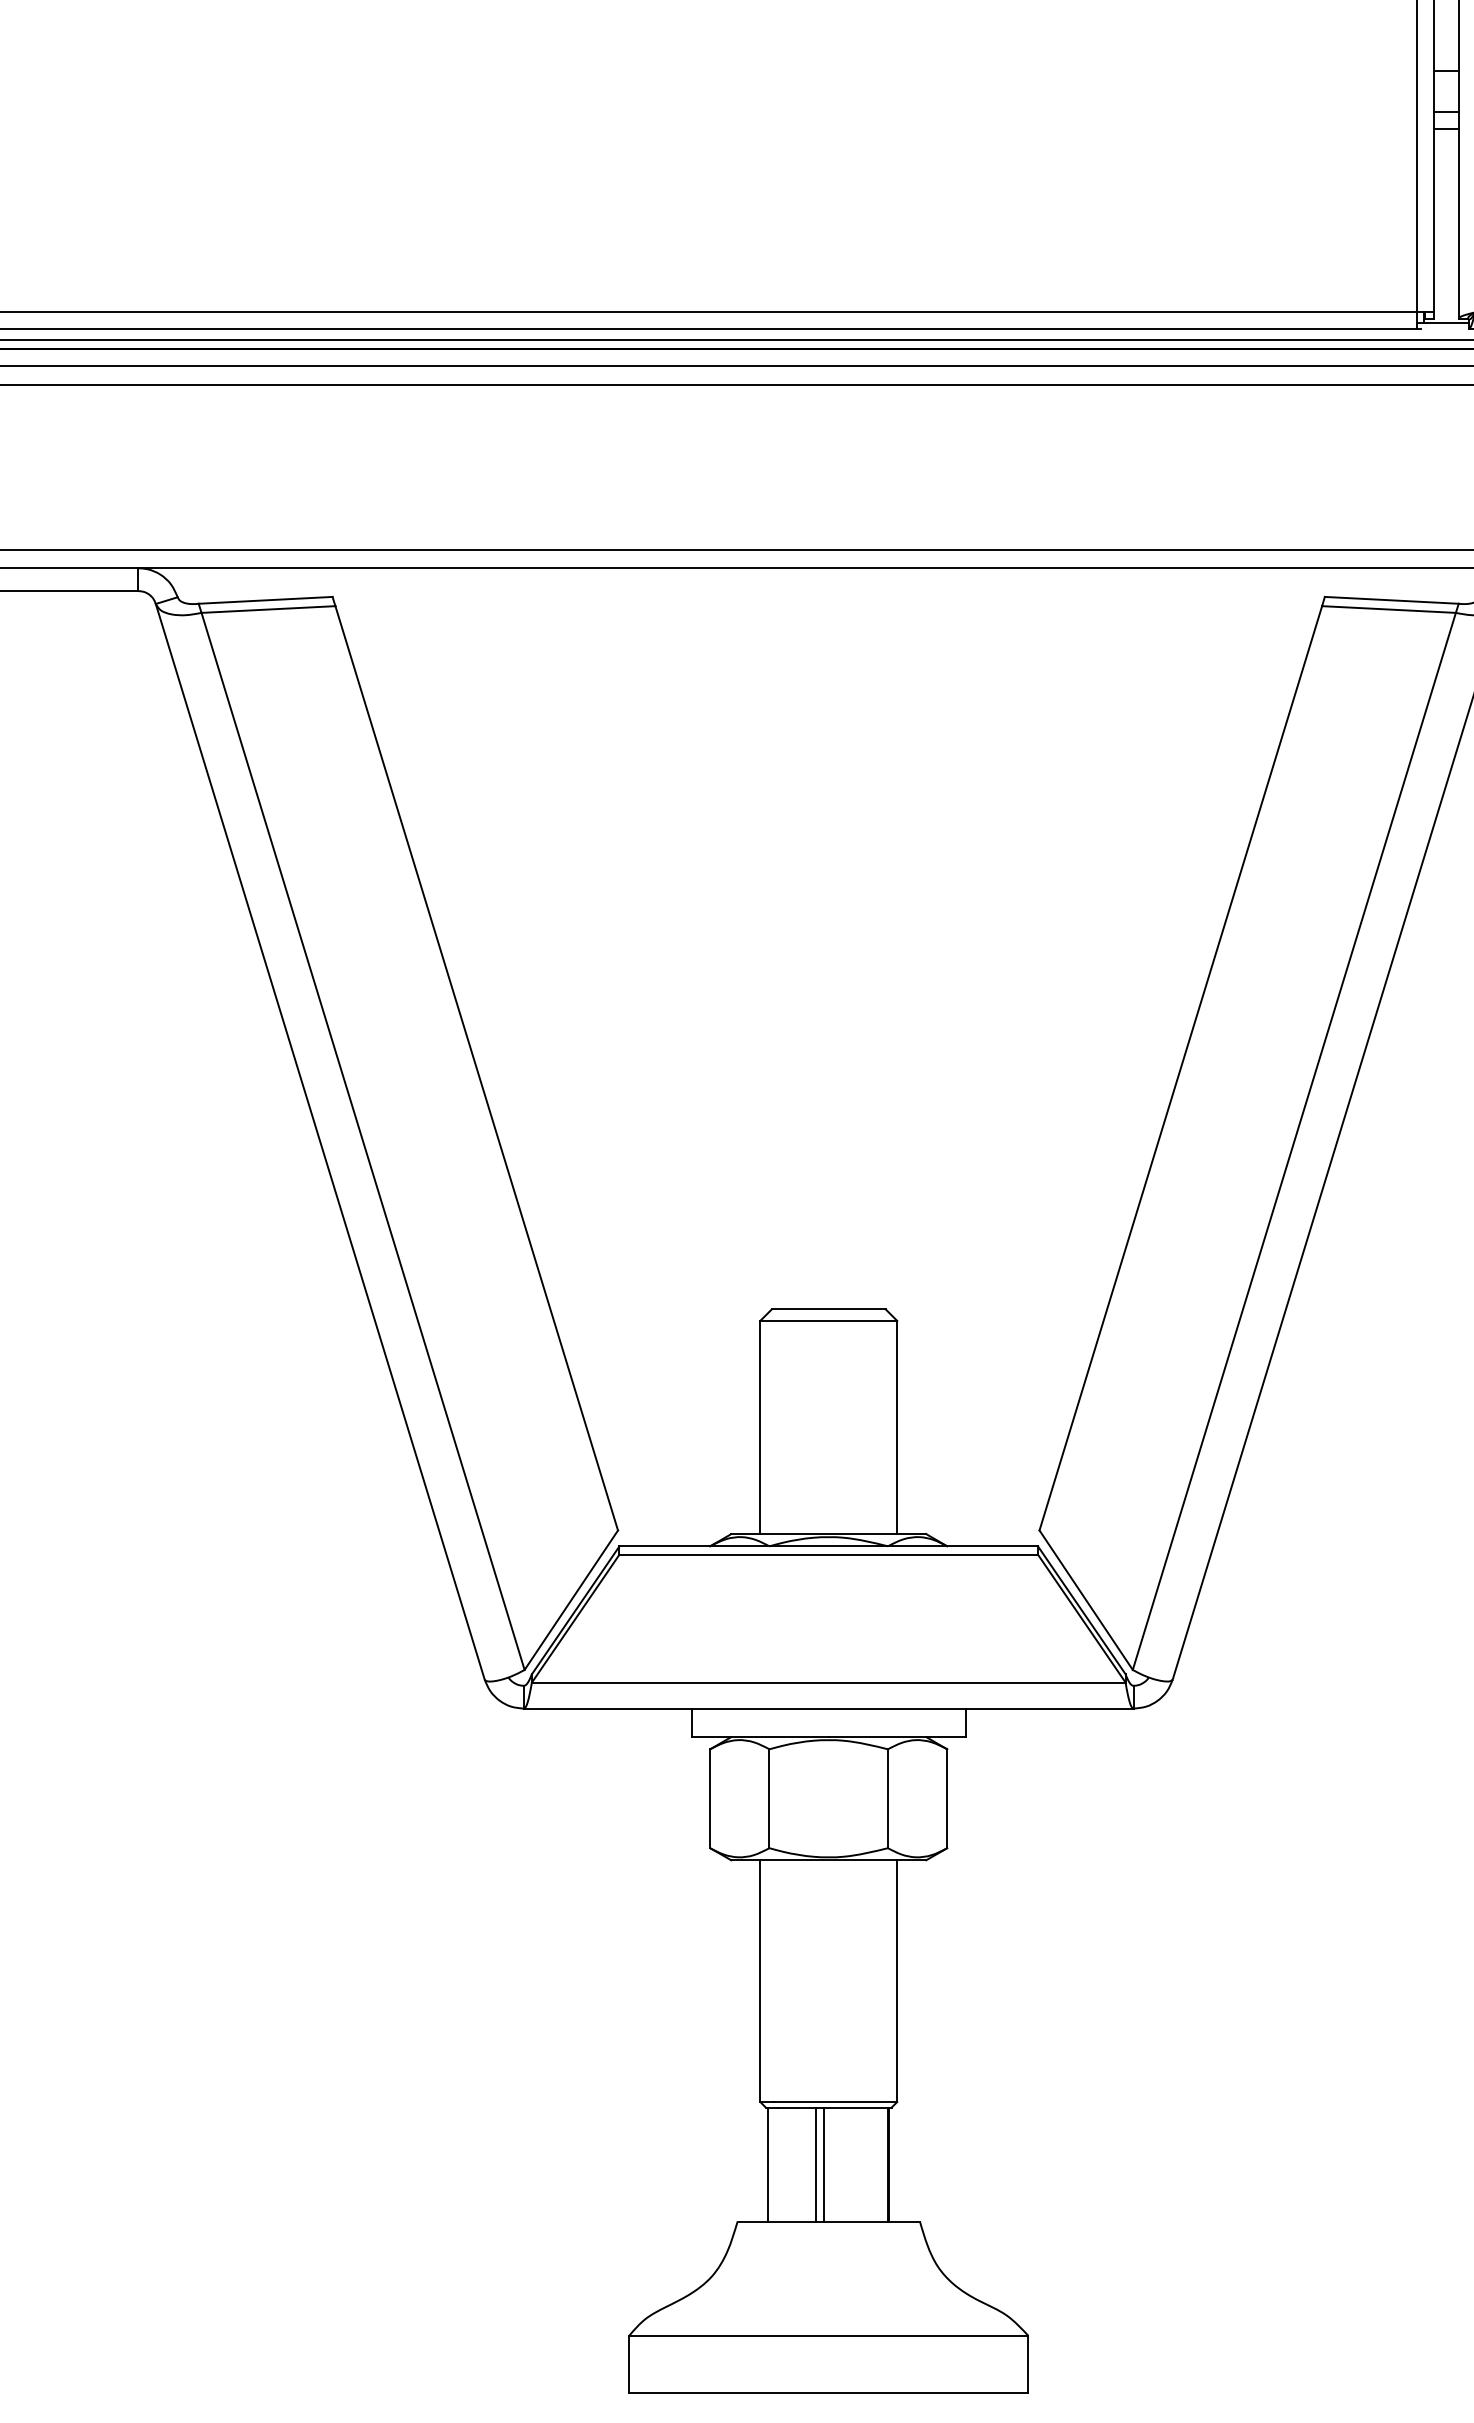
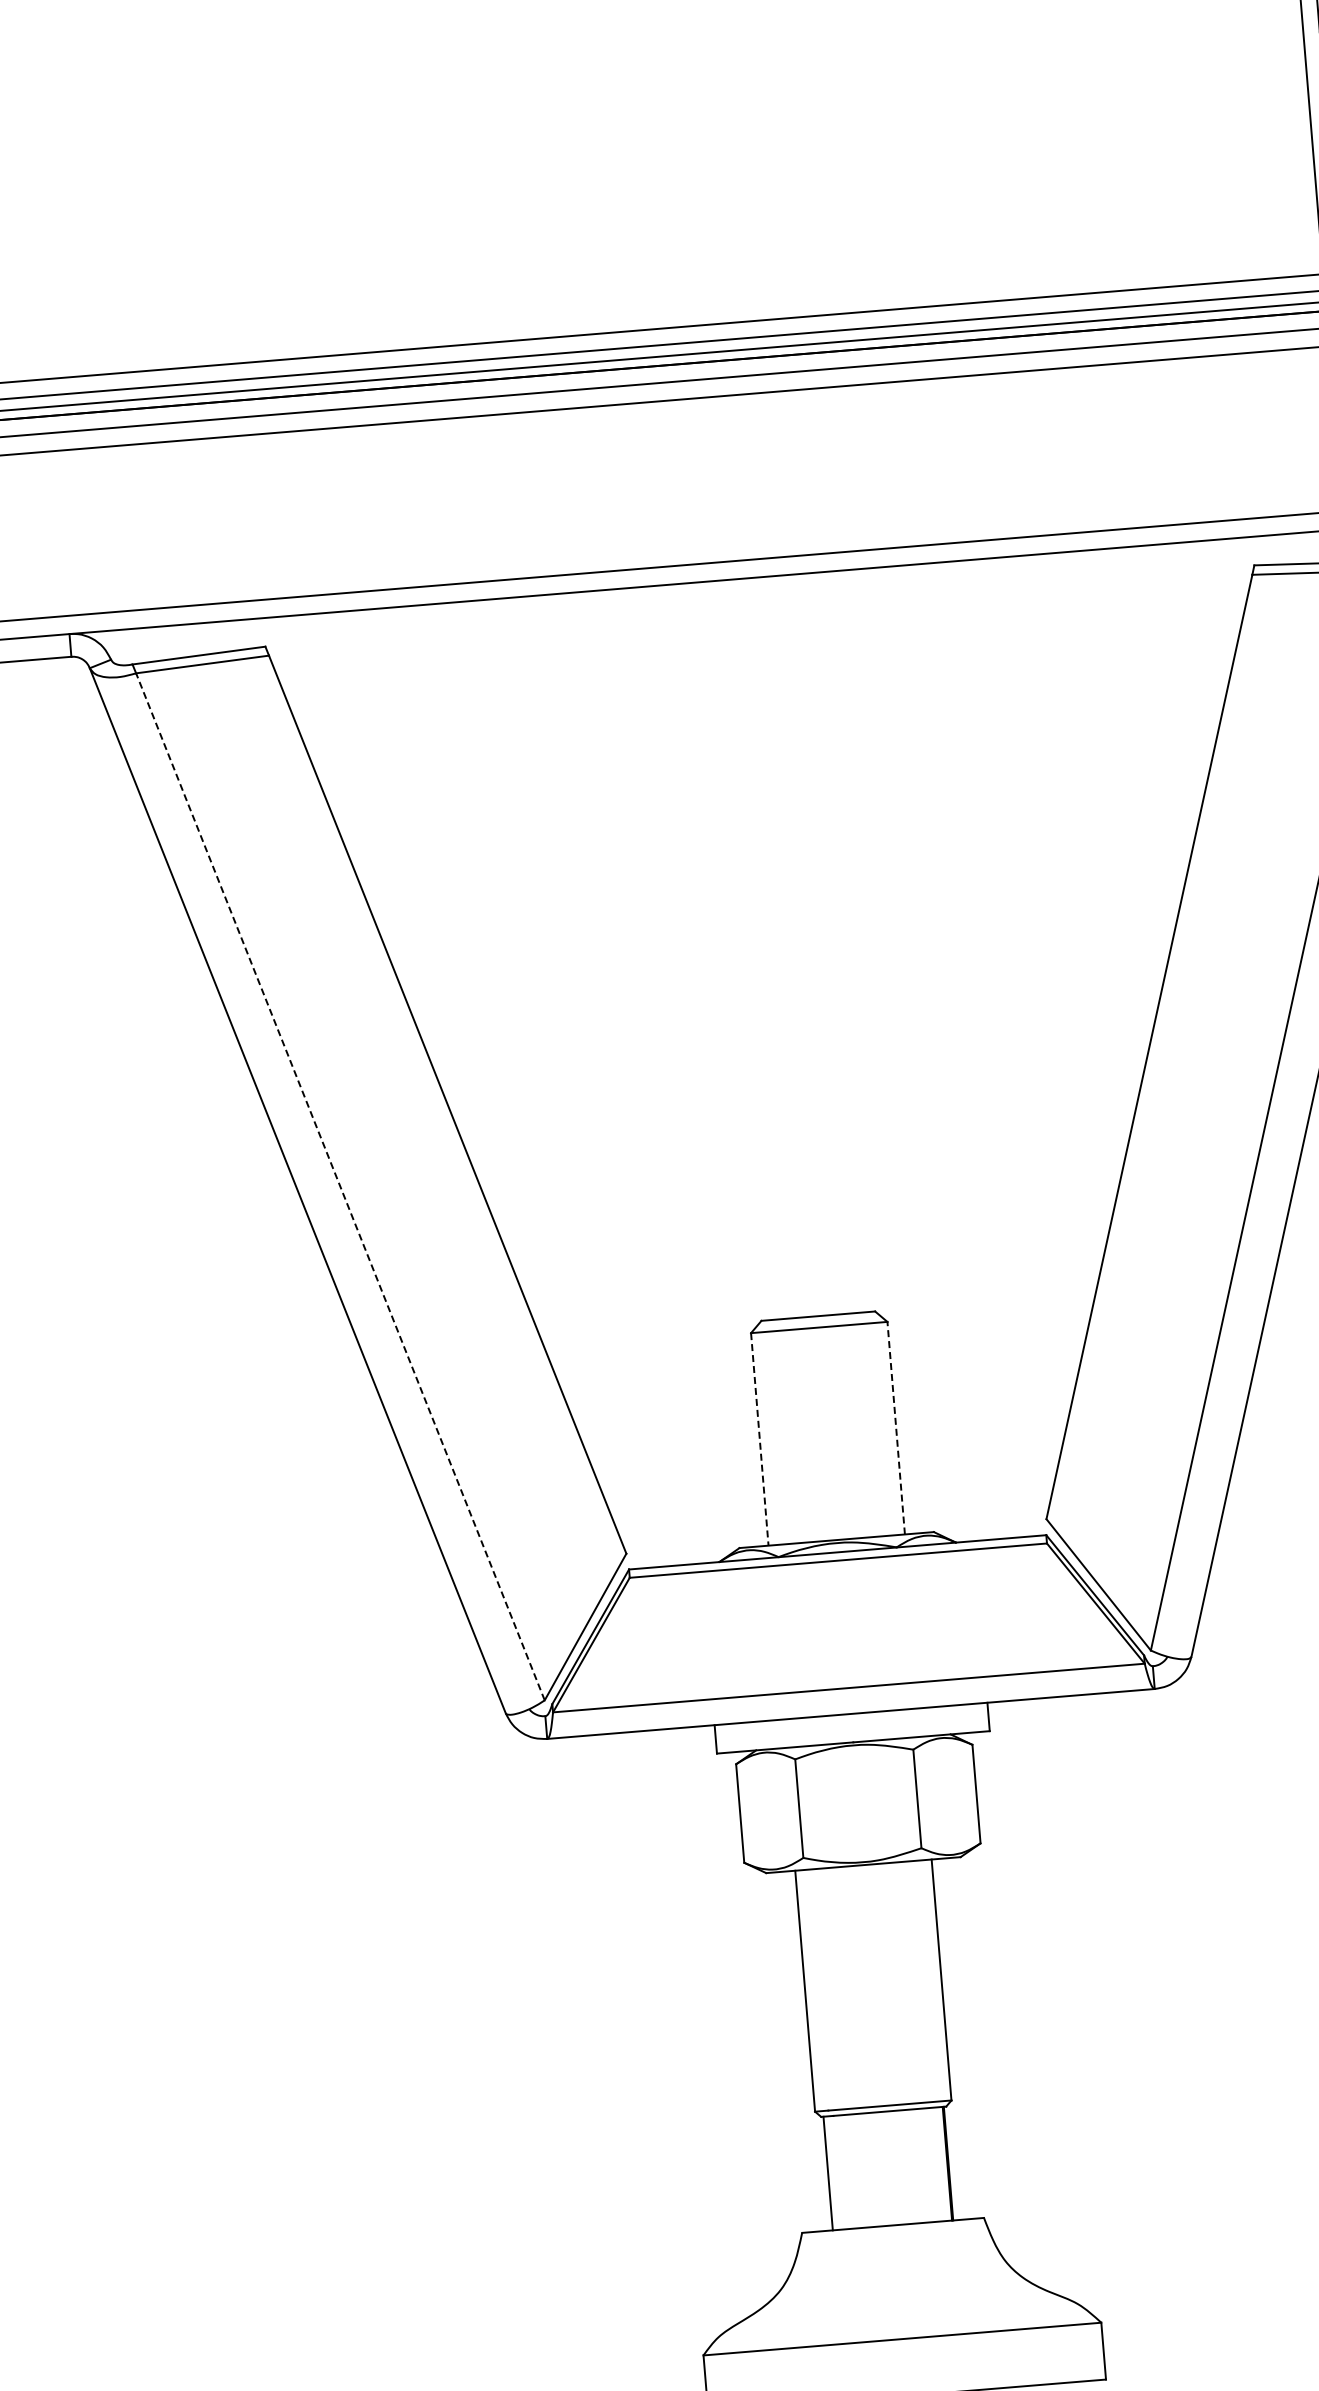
line: (363, 1141) -> (340, 1186), solid -> dashed
line: (760, 1427) -> (759, 1439), solid -> dashed
line: (897, 1427) -> (896, 1428), solid -> dashed
line: (815, 2164) -> (875, 2169), removed
line: (823, 2164) -> (883, 2168), removed

